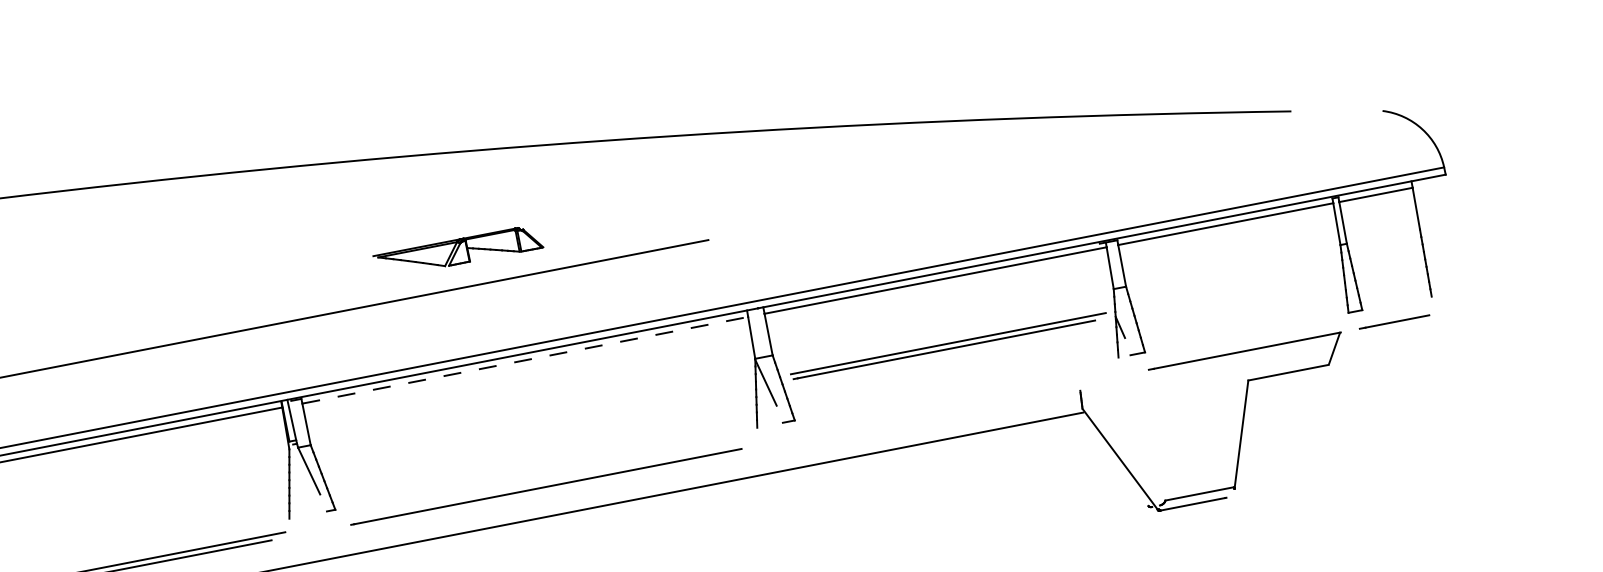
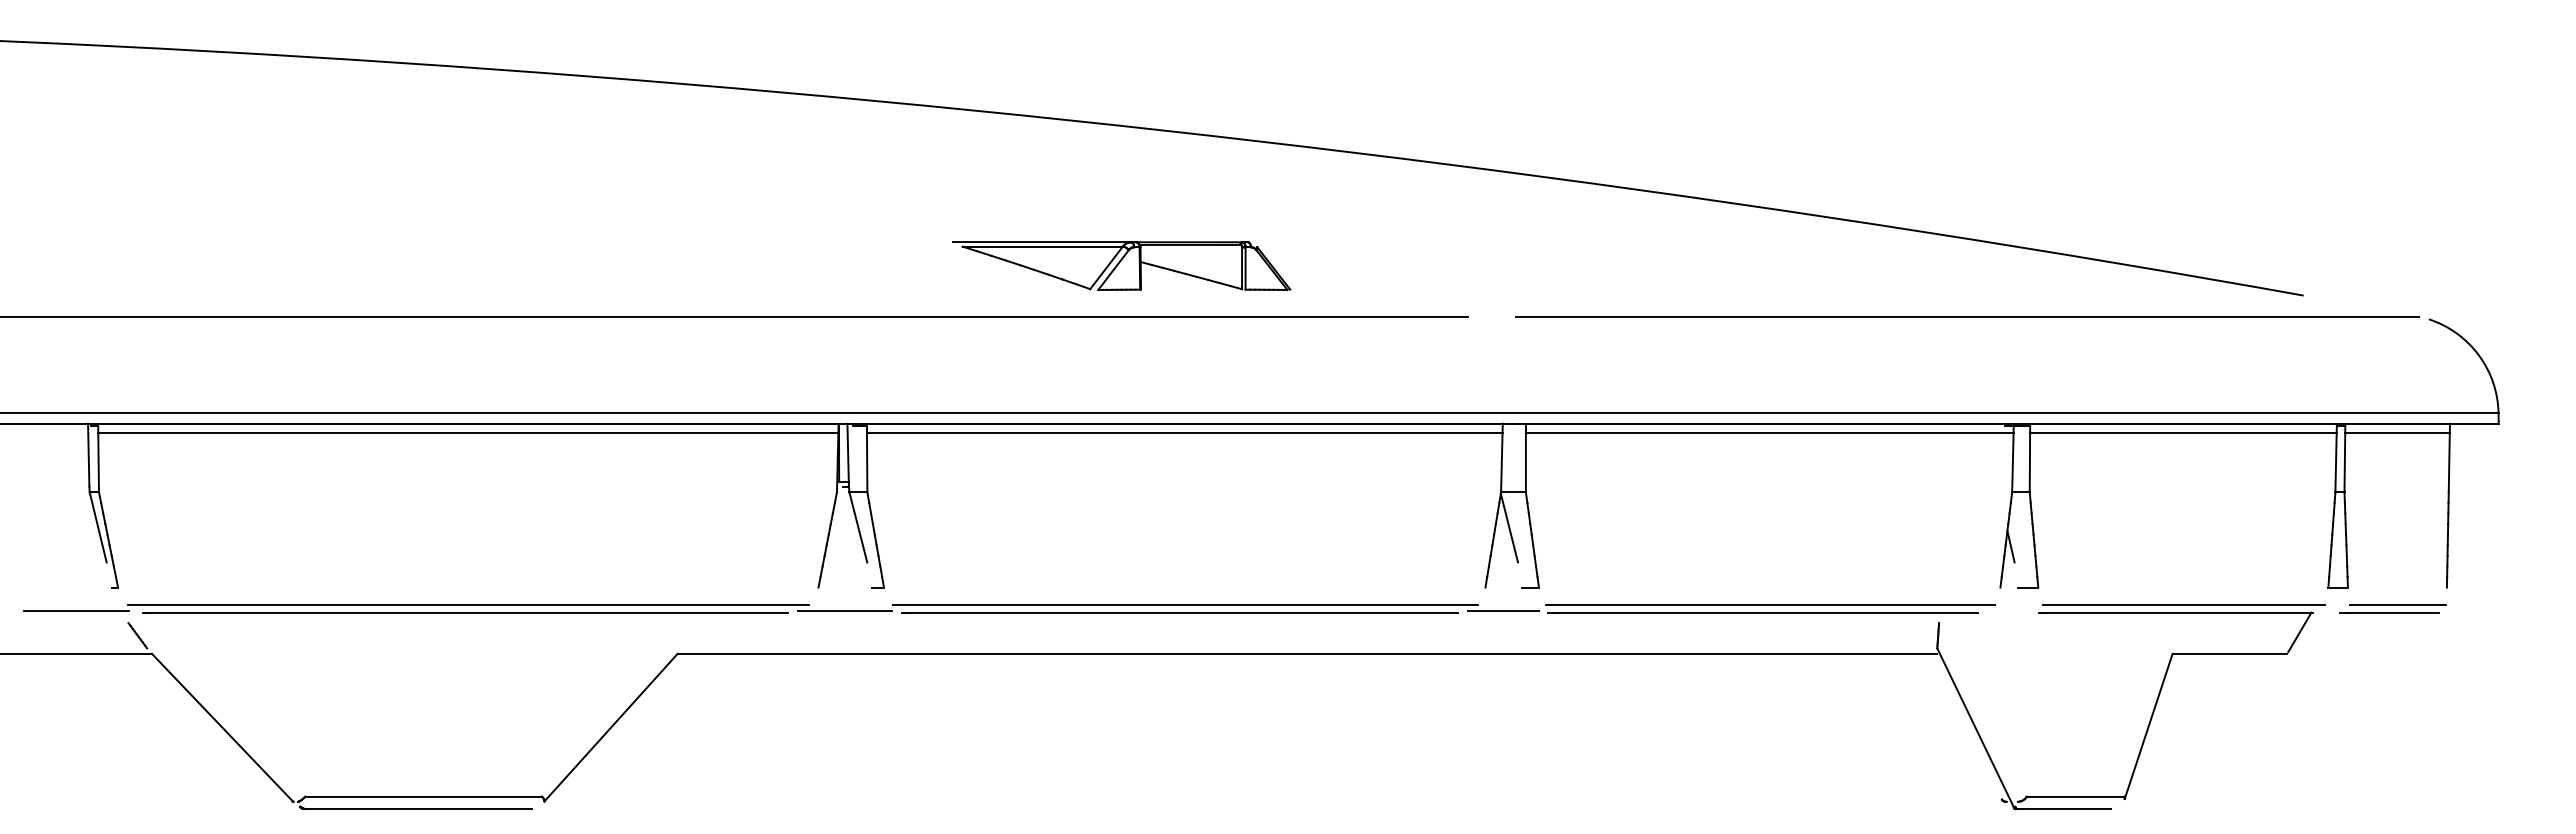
line: (1058, 171) -> (1967, 316), added
part: (458, 251) -> (1121, 265), size x1.43
line: (1400, 315) -> (2398, 605), added
line: (1250, 345) -> (2184, 605), added
part: (948, 346) -> (1770, 608), moved
line: (525, 360) -> (1184, 432), dashed -> solid
line: (772, 441) -> (1502, 610), added
line: (548, 481) -> (1184, 605), added
line: (310, 531) -> (844, 610), added

